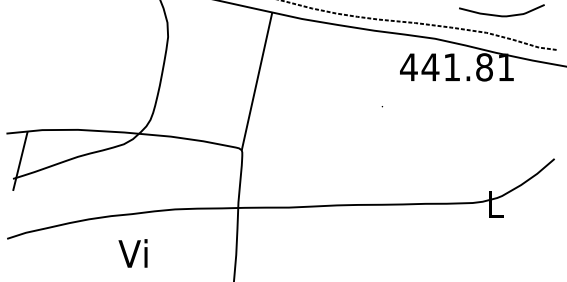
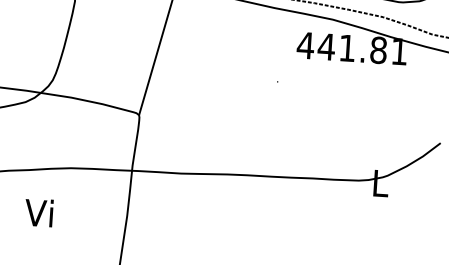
text: (132, 253) -> (38, 212), moved

